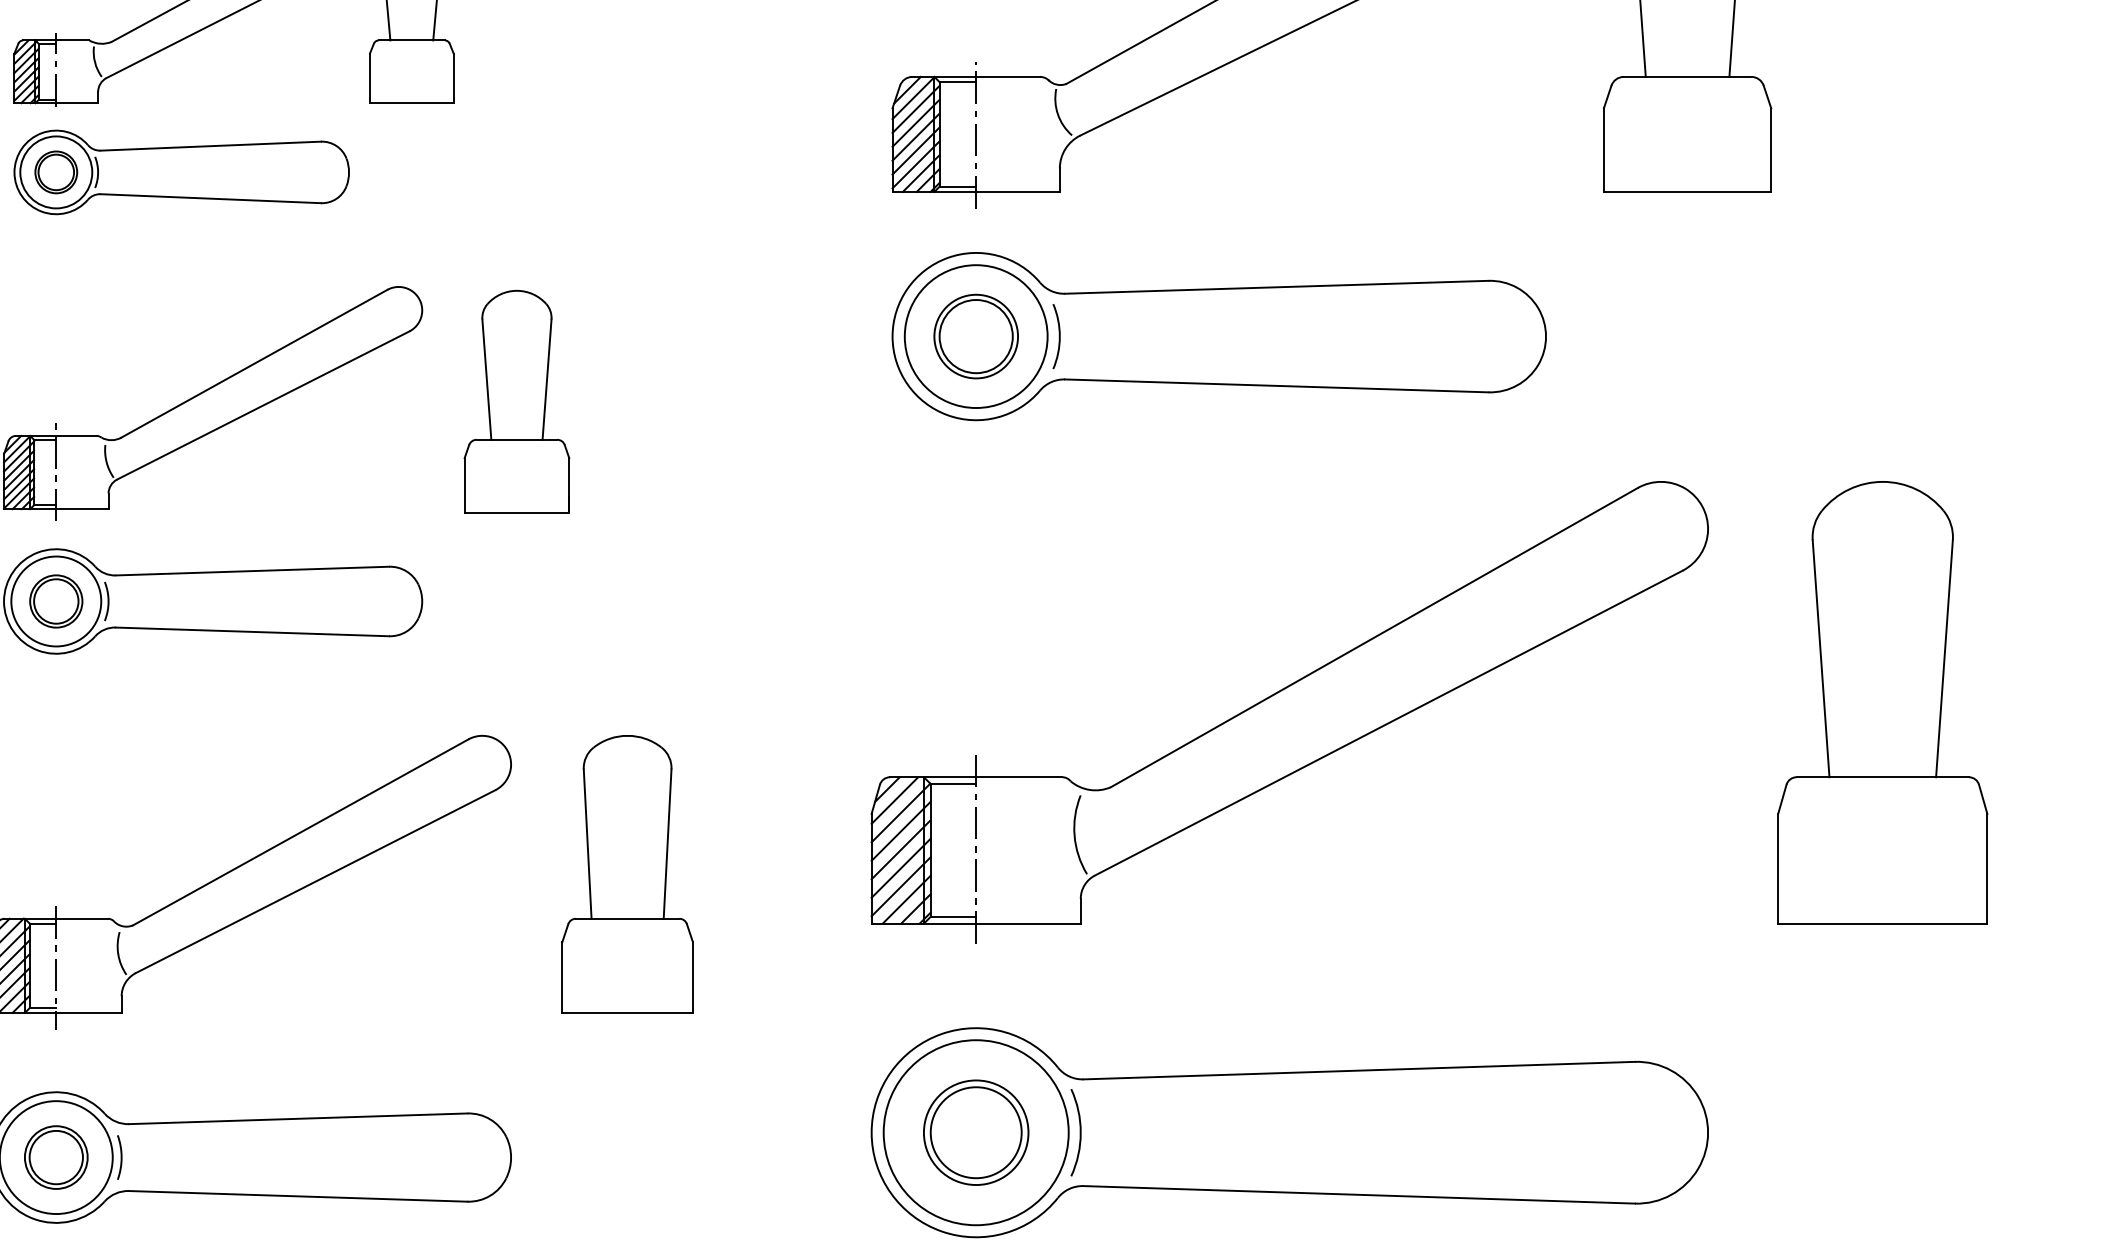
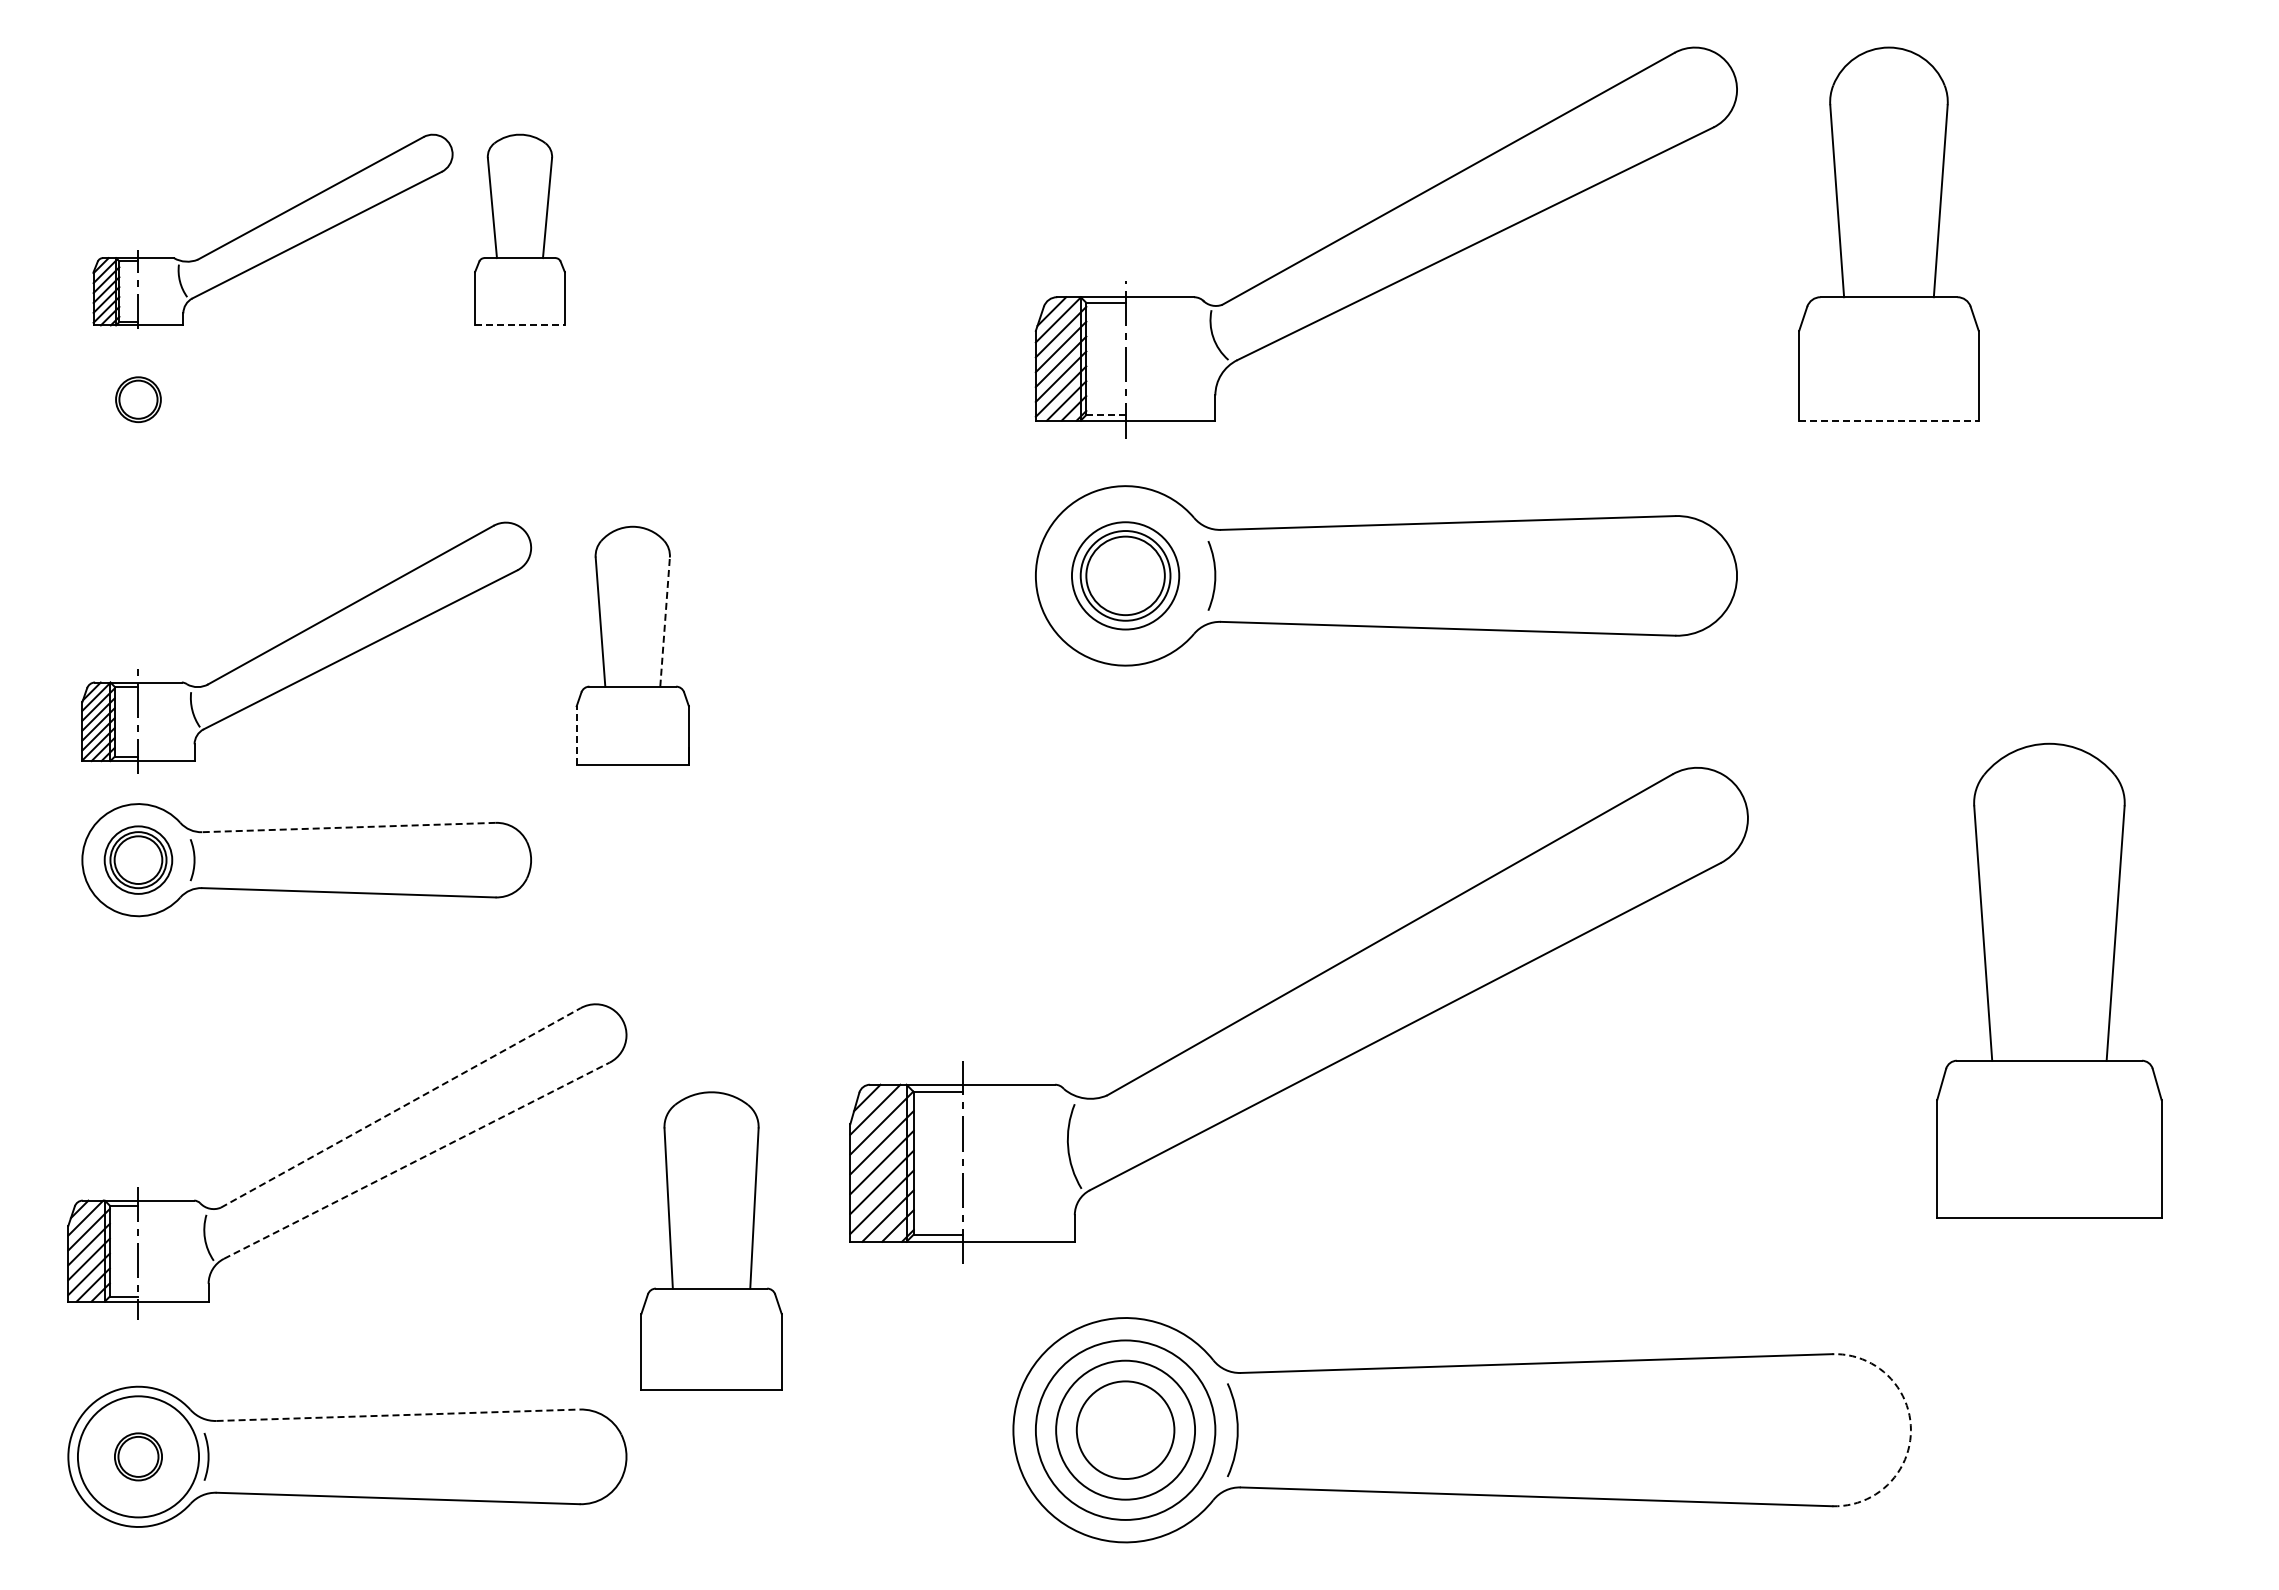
line: (411, 103) -> (519, 325), solid -> dashed
part: (181, 172) -> (272, 399), removed
line: (957, 187) -> (1105, 415), solid -> dashed
line: (1687, 191) -> (1888, 420), solid -> dashed
circle: (976, 336) -> (1125, 575), size x0.7
line: (547, 380) -> (665, 622), solid -> dashed
line: (464, 485) -> (576, 735), solid -> dashed
line: (252, 571) -> (348, 827), solid -> dashed
circle: (56, 600) -> (138, 859), size x0.7
part: (1882, 702) -> (2049, 980), moved
part: (1289, 712) -> (1298, 1015), moved
line: (300, 832) -> (400, 1107), solid -> dashed
part: (627, 873) -> (711, 1240), moved
line: (316, 881) -> (417, 1160), solid -> dashed
line: (298, 1119) -> (398, 1415), solid -> dashed
circle: (976, 1132) -> (1125, 1429), size x0.7
circle: (976, 1133) -> (1125, 1430), size x1.6
arc: (1707, 1133) -> (1910, 1430), solid -> dashed
part: (56, 1157) -> (138, 1456), size x0.7

